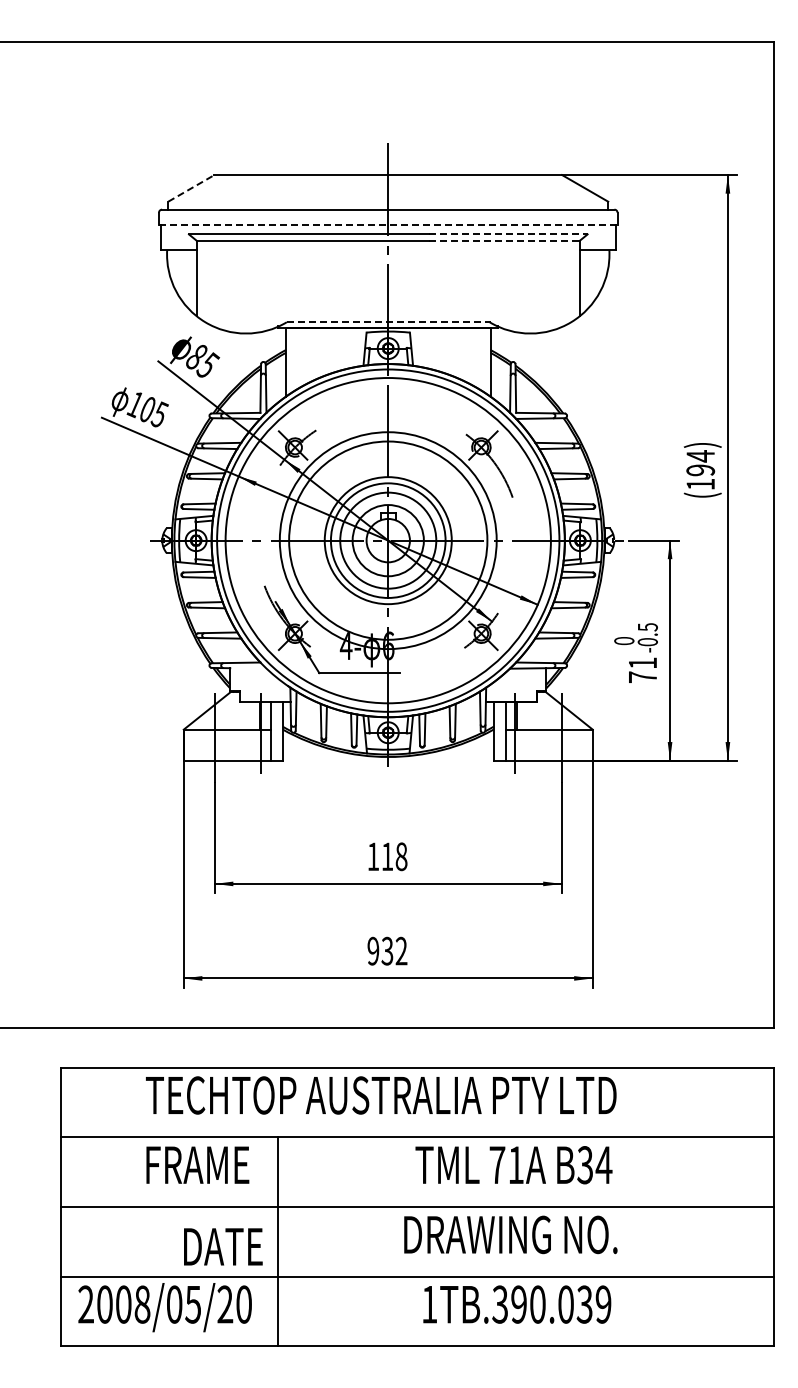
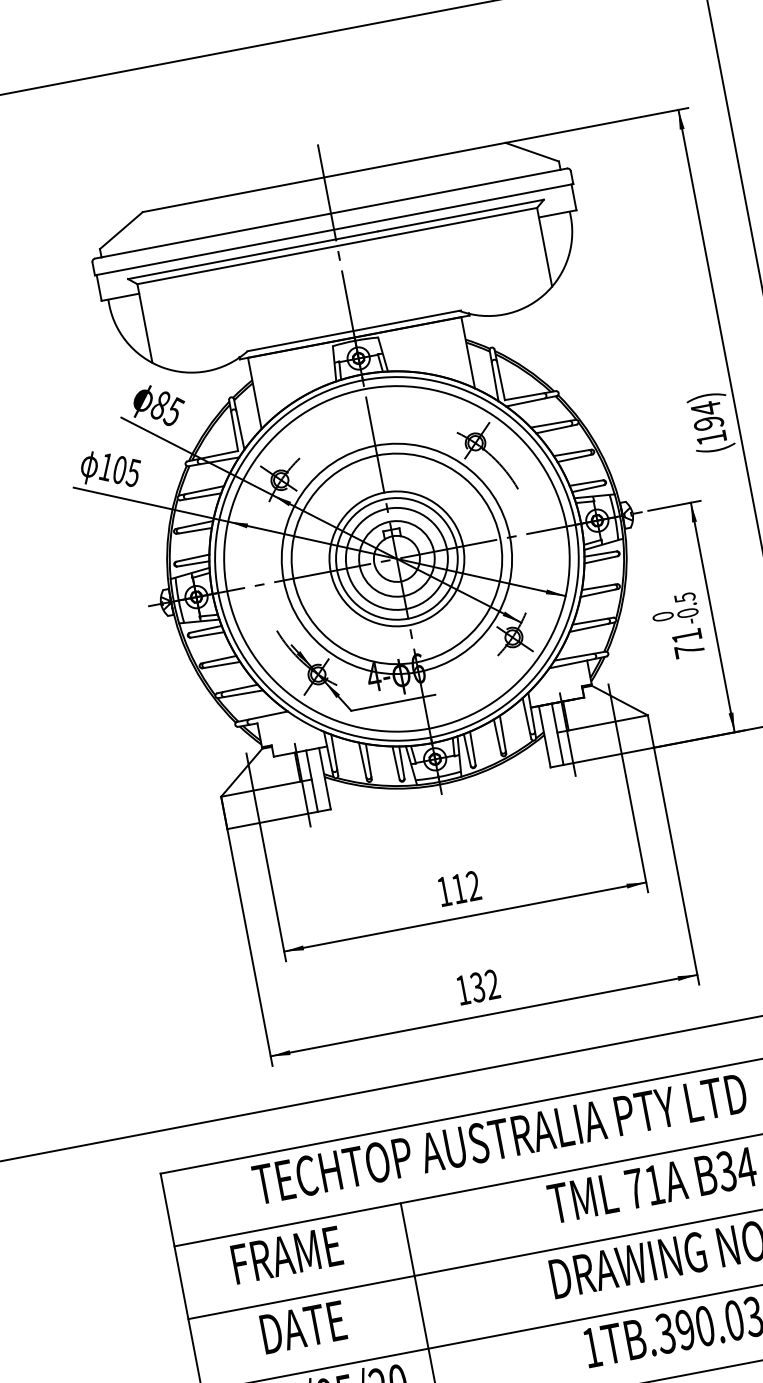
line: (191, 188) -> (121, 230), dashed -> solid
line: (388, 225) -> (334, 230), dashed -> solid
line: (508, 234) -> (461, 215), dashed -> solid
line: (504, 240) -> (458, 222), dashed -> solid
line: (389, 322) -> (354, 331), dashed -> solid
text: (401, 856) -> (473, 885), 118 -> 112
text: (373, 950) -> (463, 989), 932 -> 132
text: (197, 1164) -> (286, 1254), moved
text: (223, 1246) -> (303, 1326), moved

